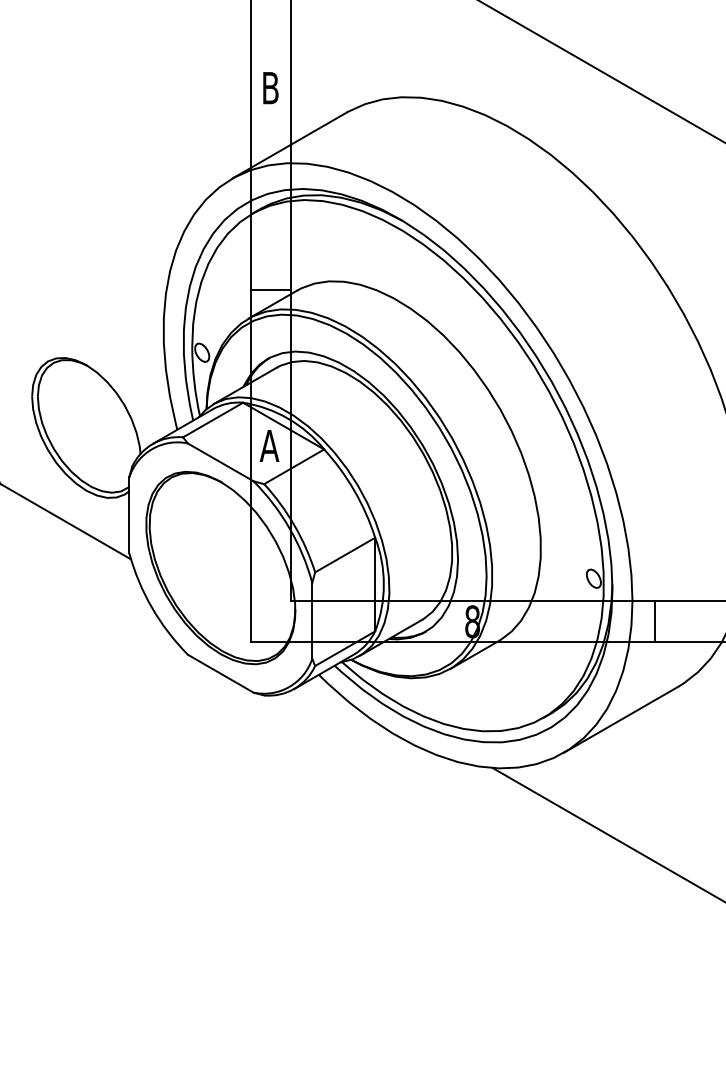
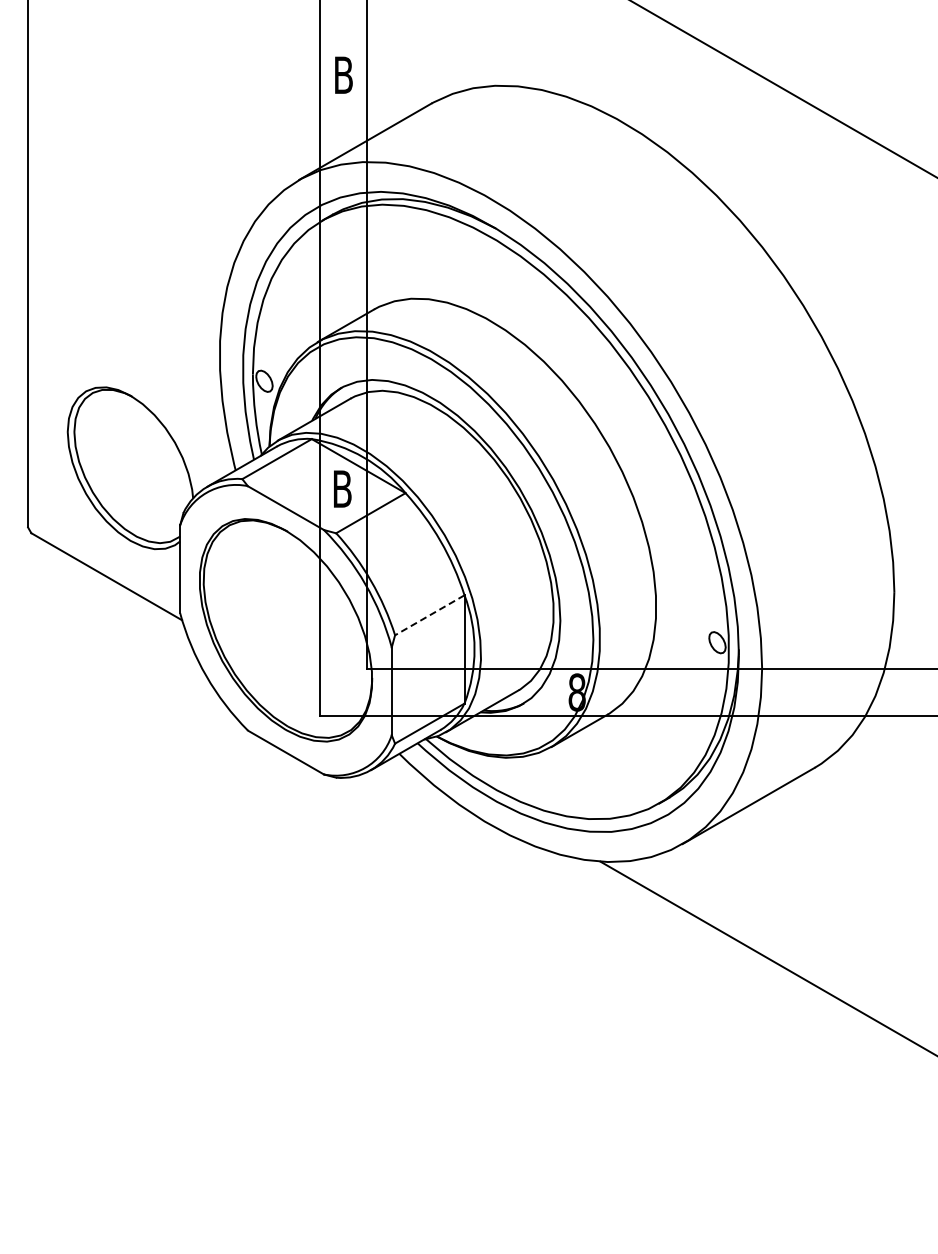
line: (270, 289) -> (343, 308), removed
text: (269, 445) -> (342, 488), A -> B
line: (344, 555) -> (429, 615), solid -> dashed
line: (655, 621) -> (788, 692), removed

